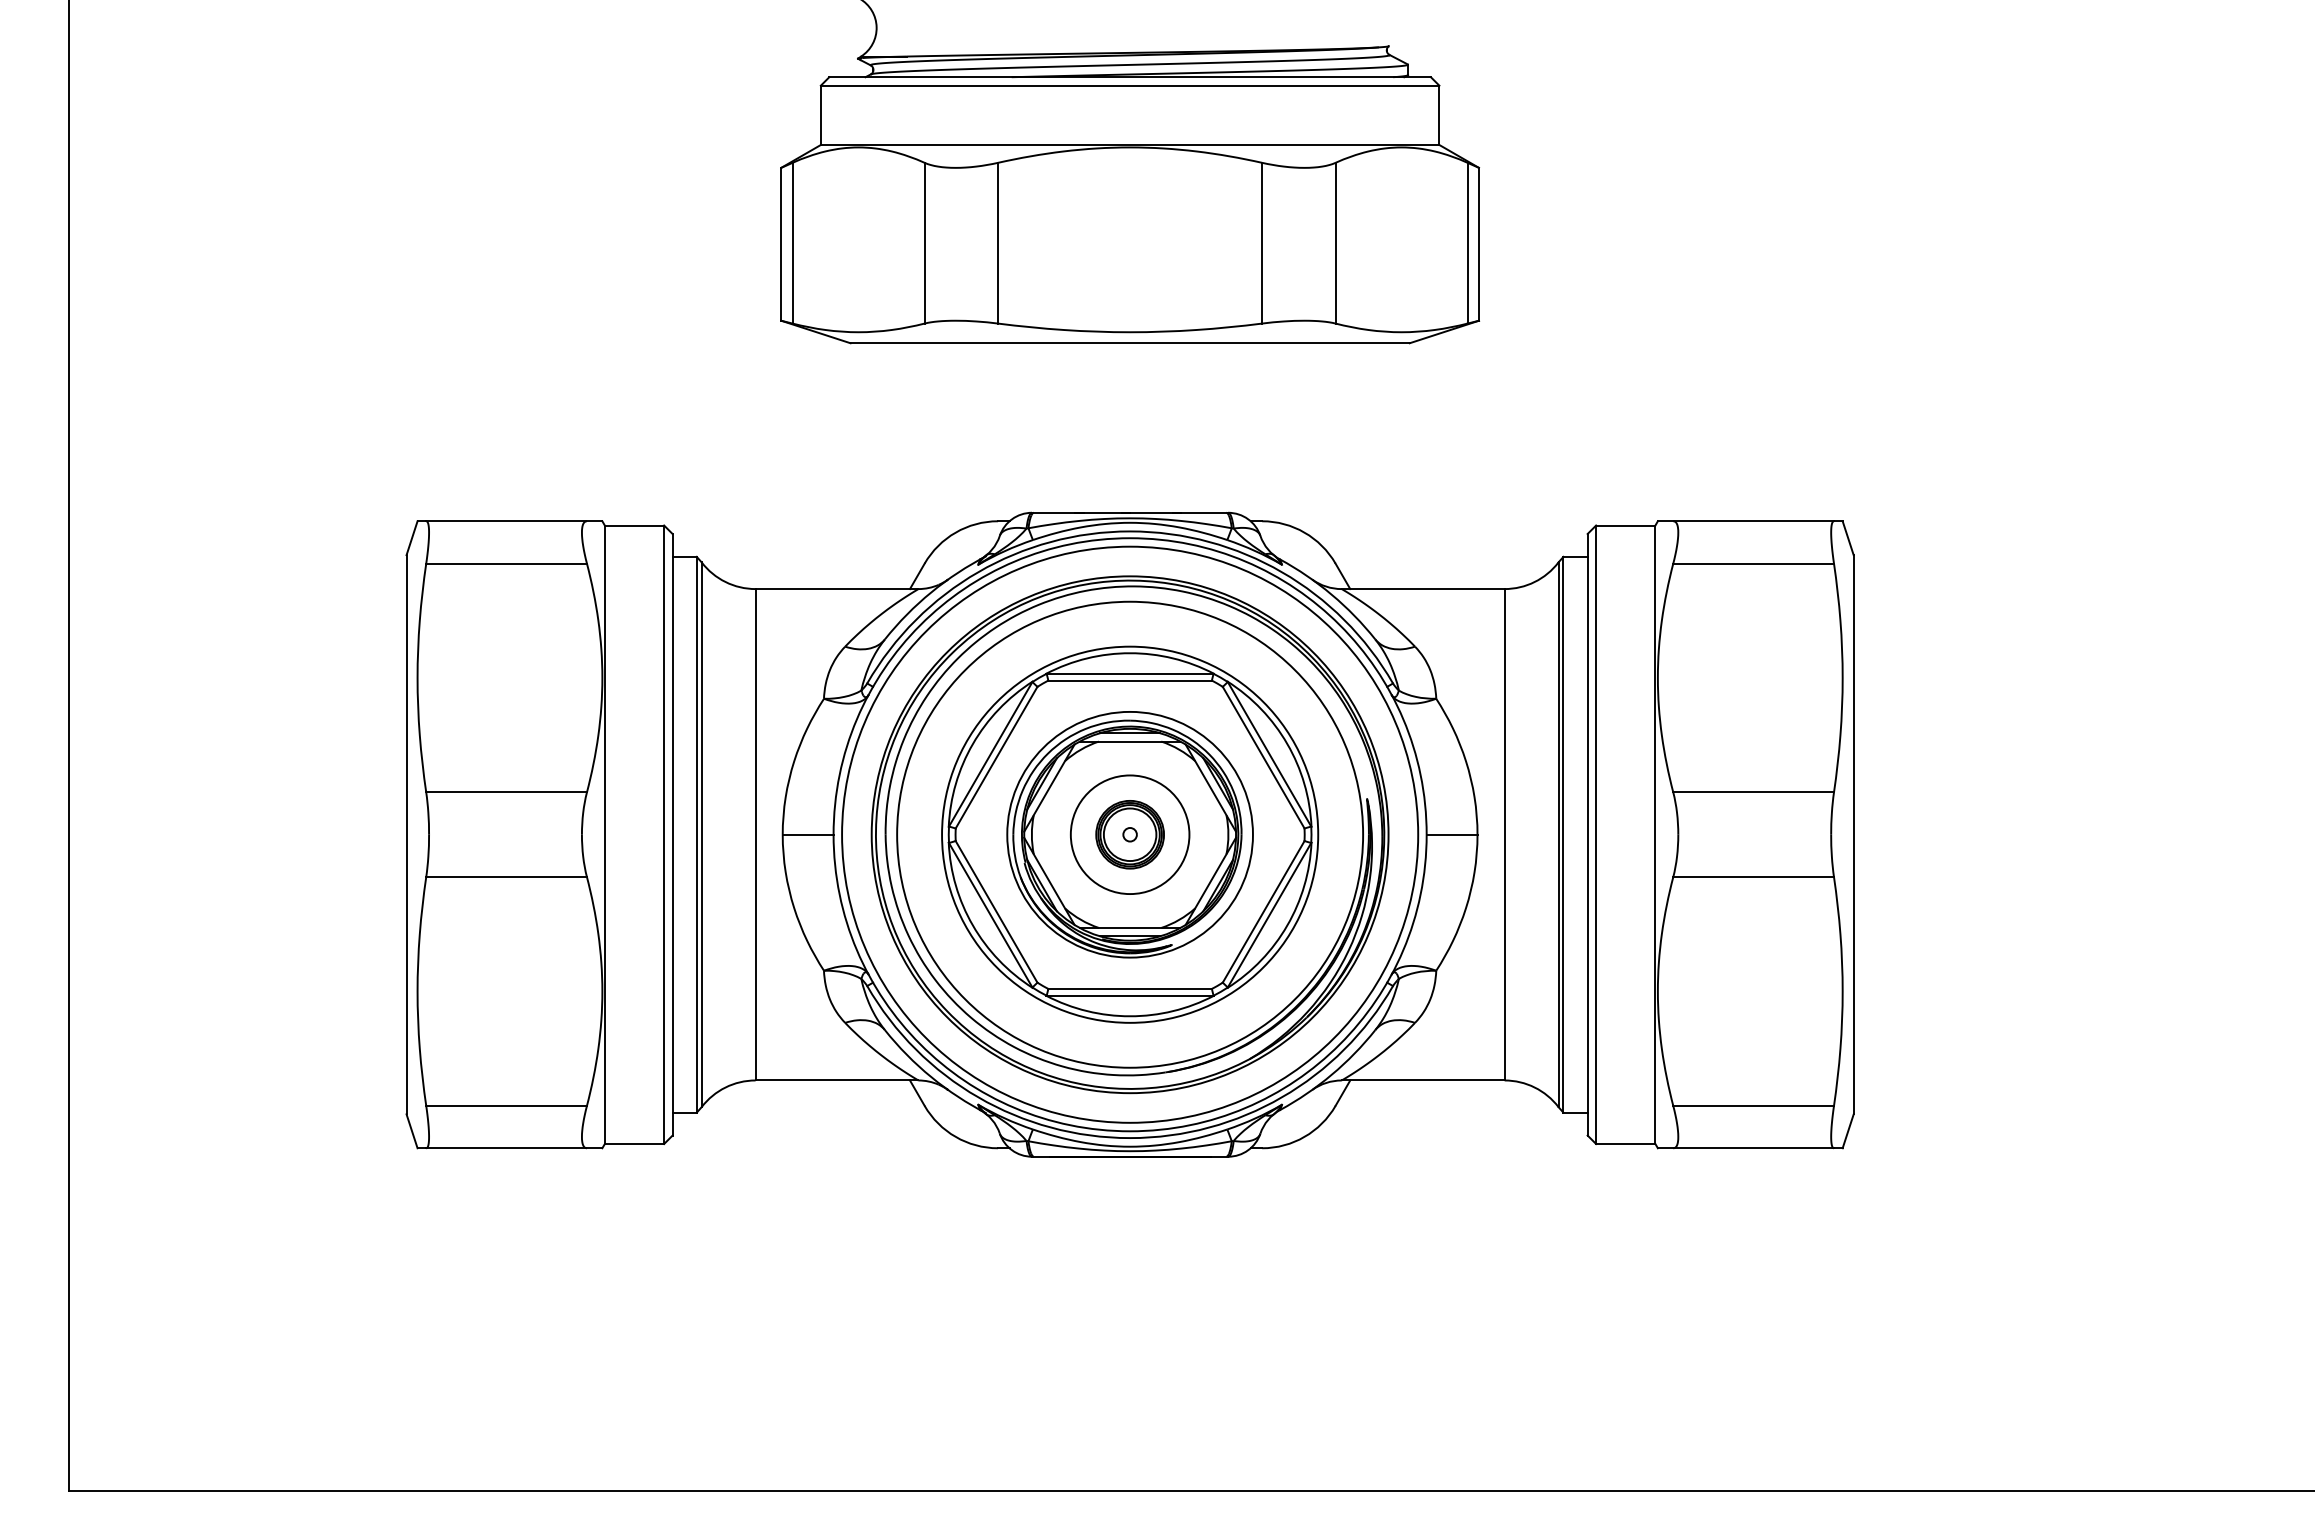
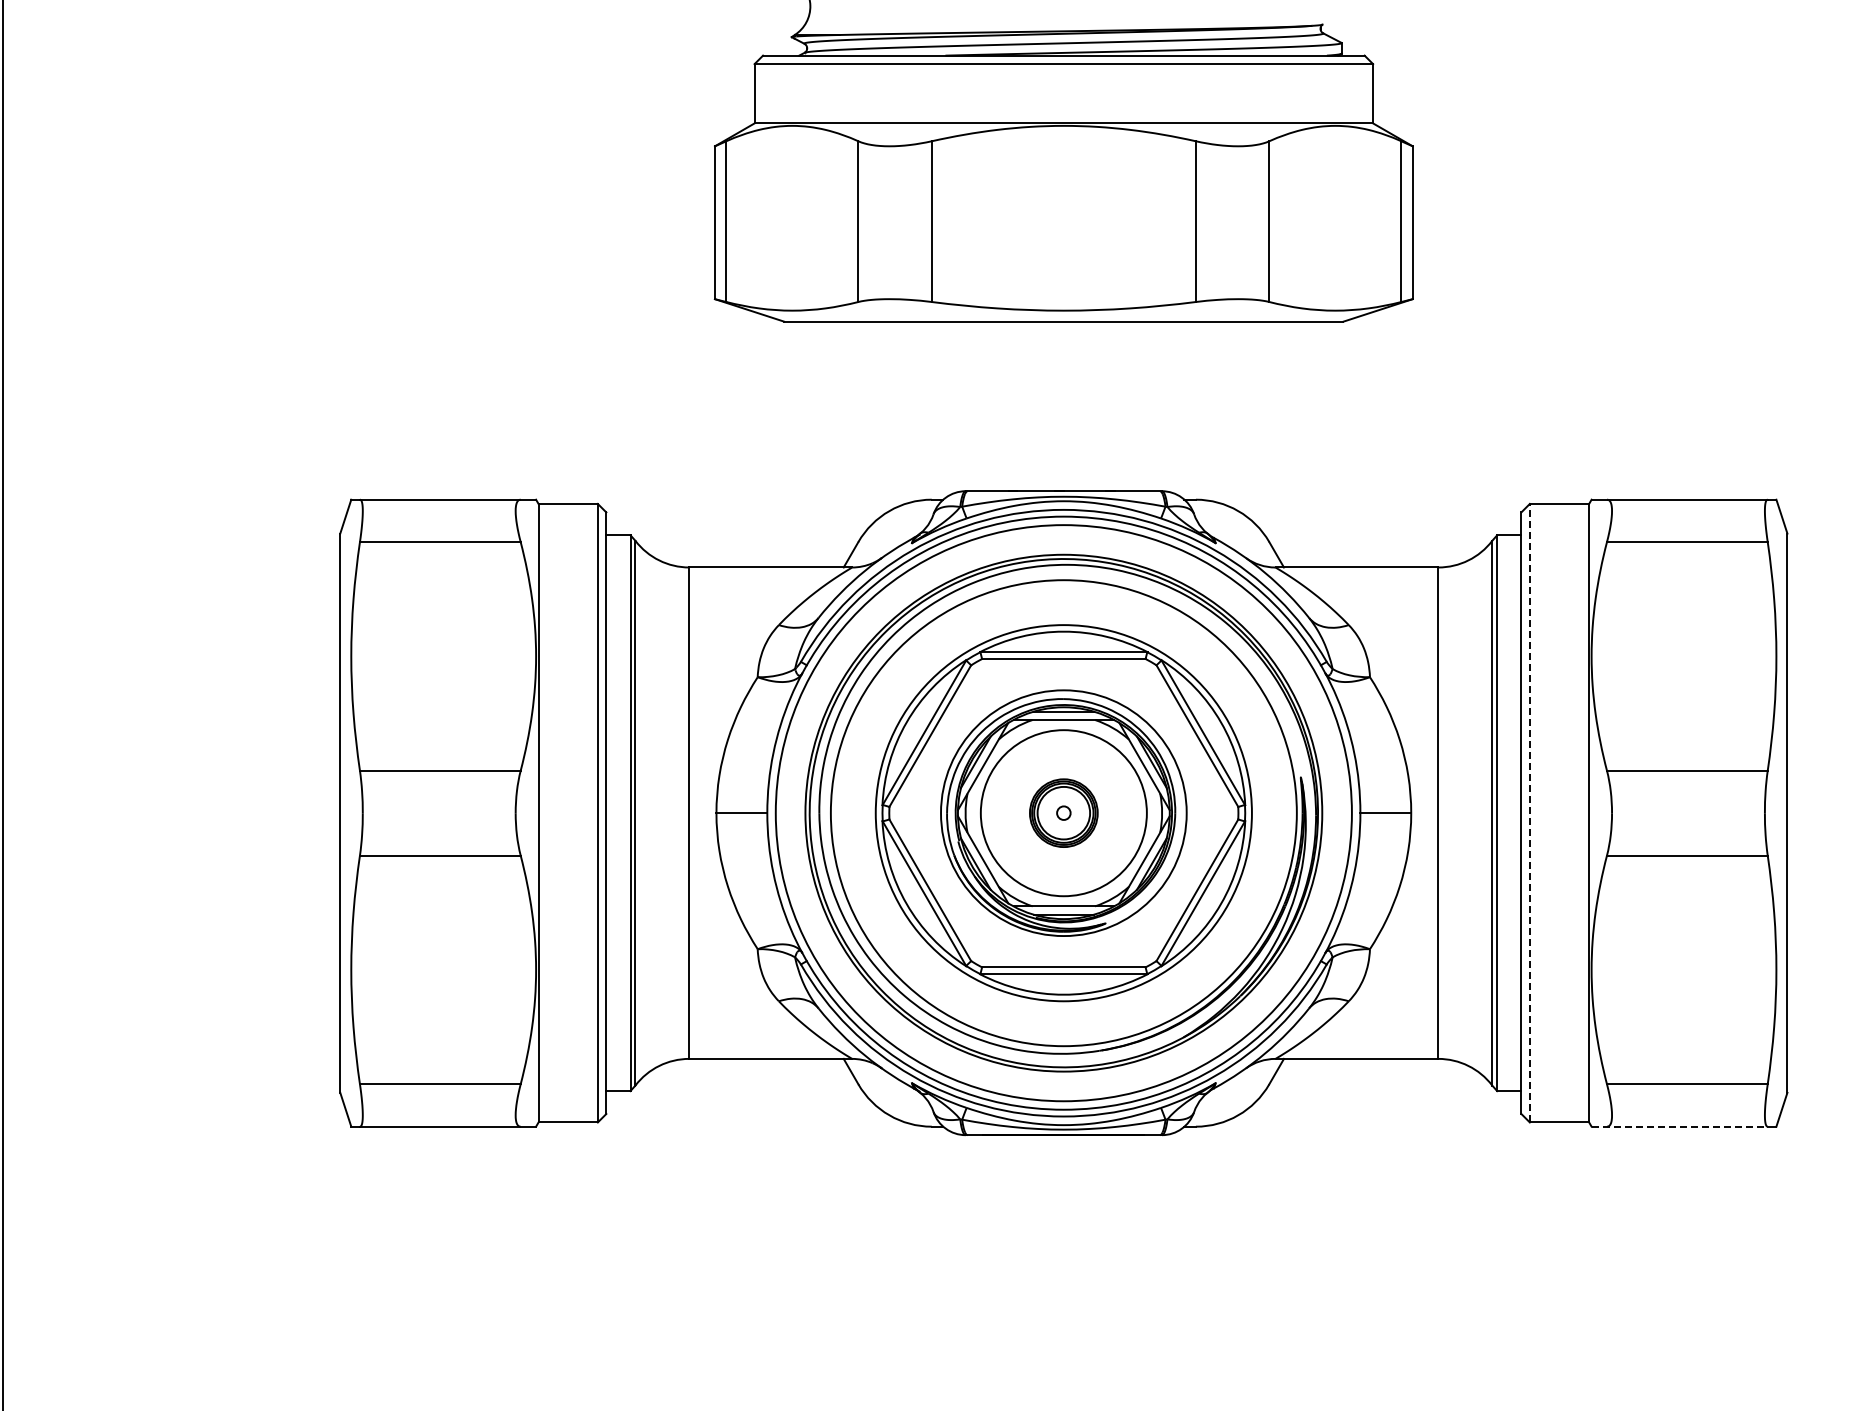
circle: (1129, 834) -> (1063, 812), size x1.4
line: (1596, 834) -> (1530, 812), solid -> dashed
line: (1746, 1148) -> (1680, 1126), solid -> dashed

